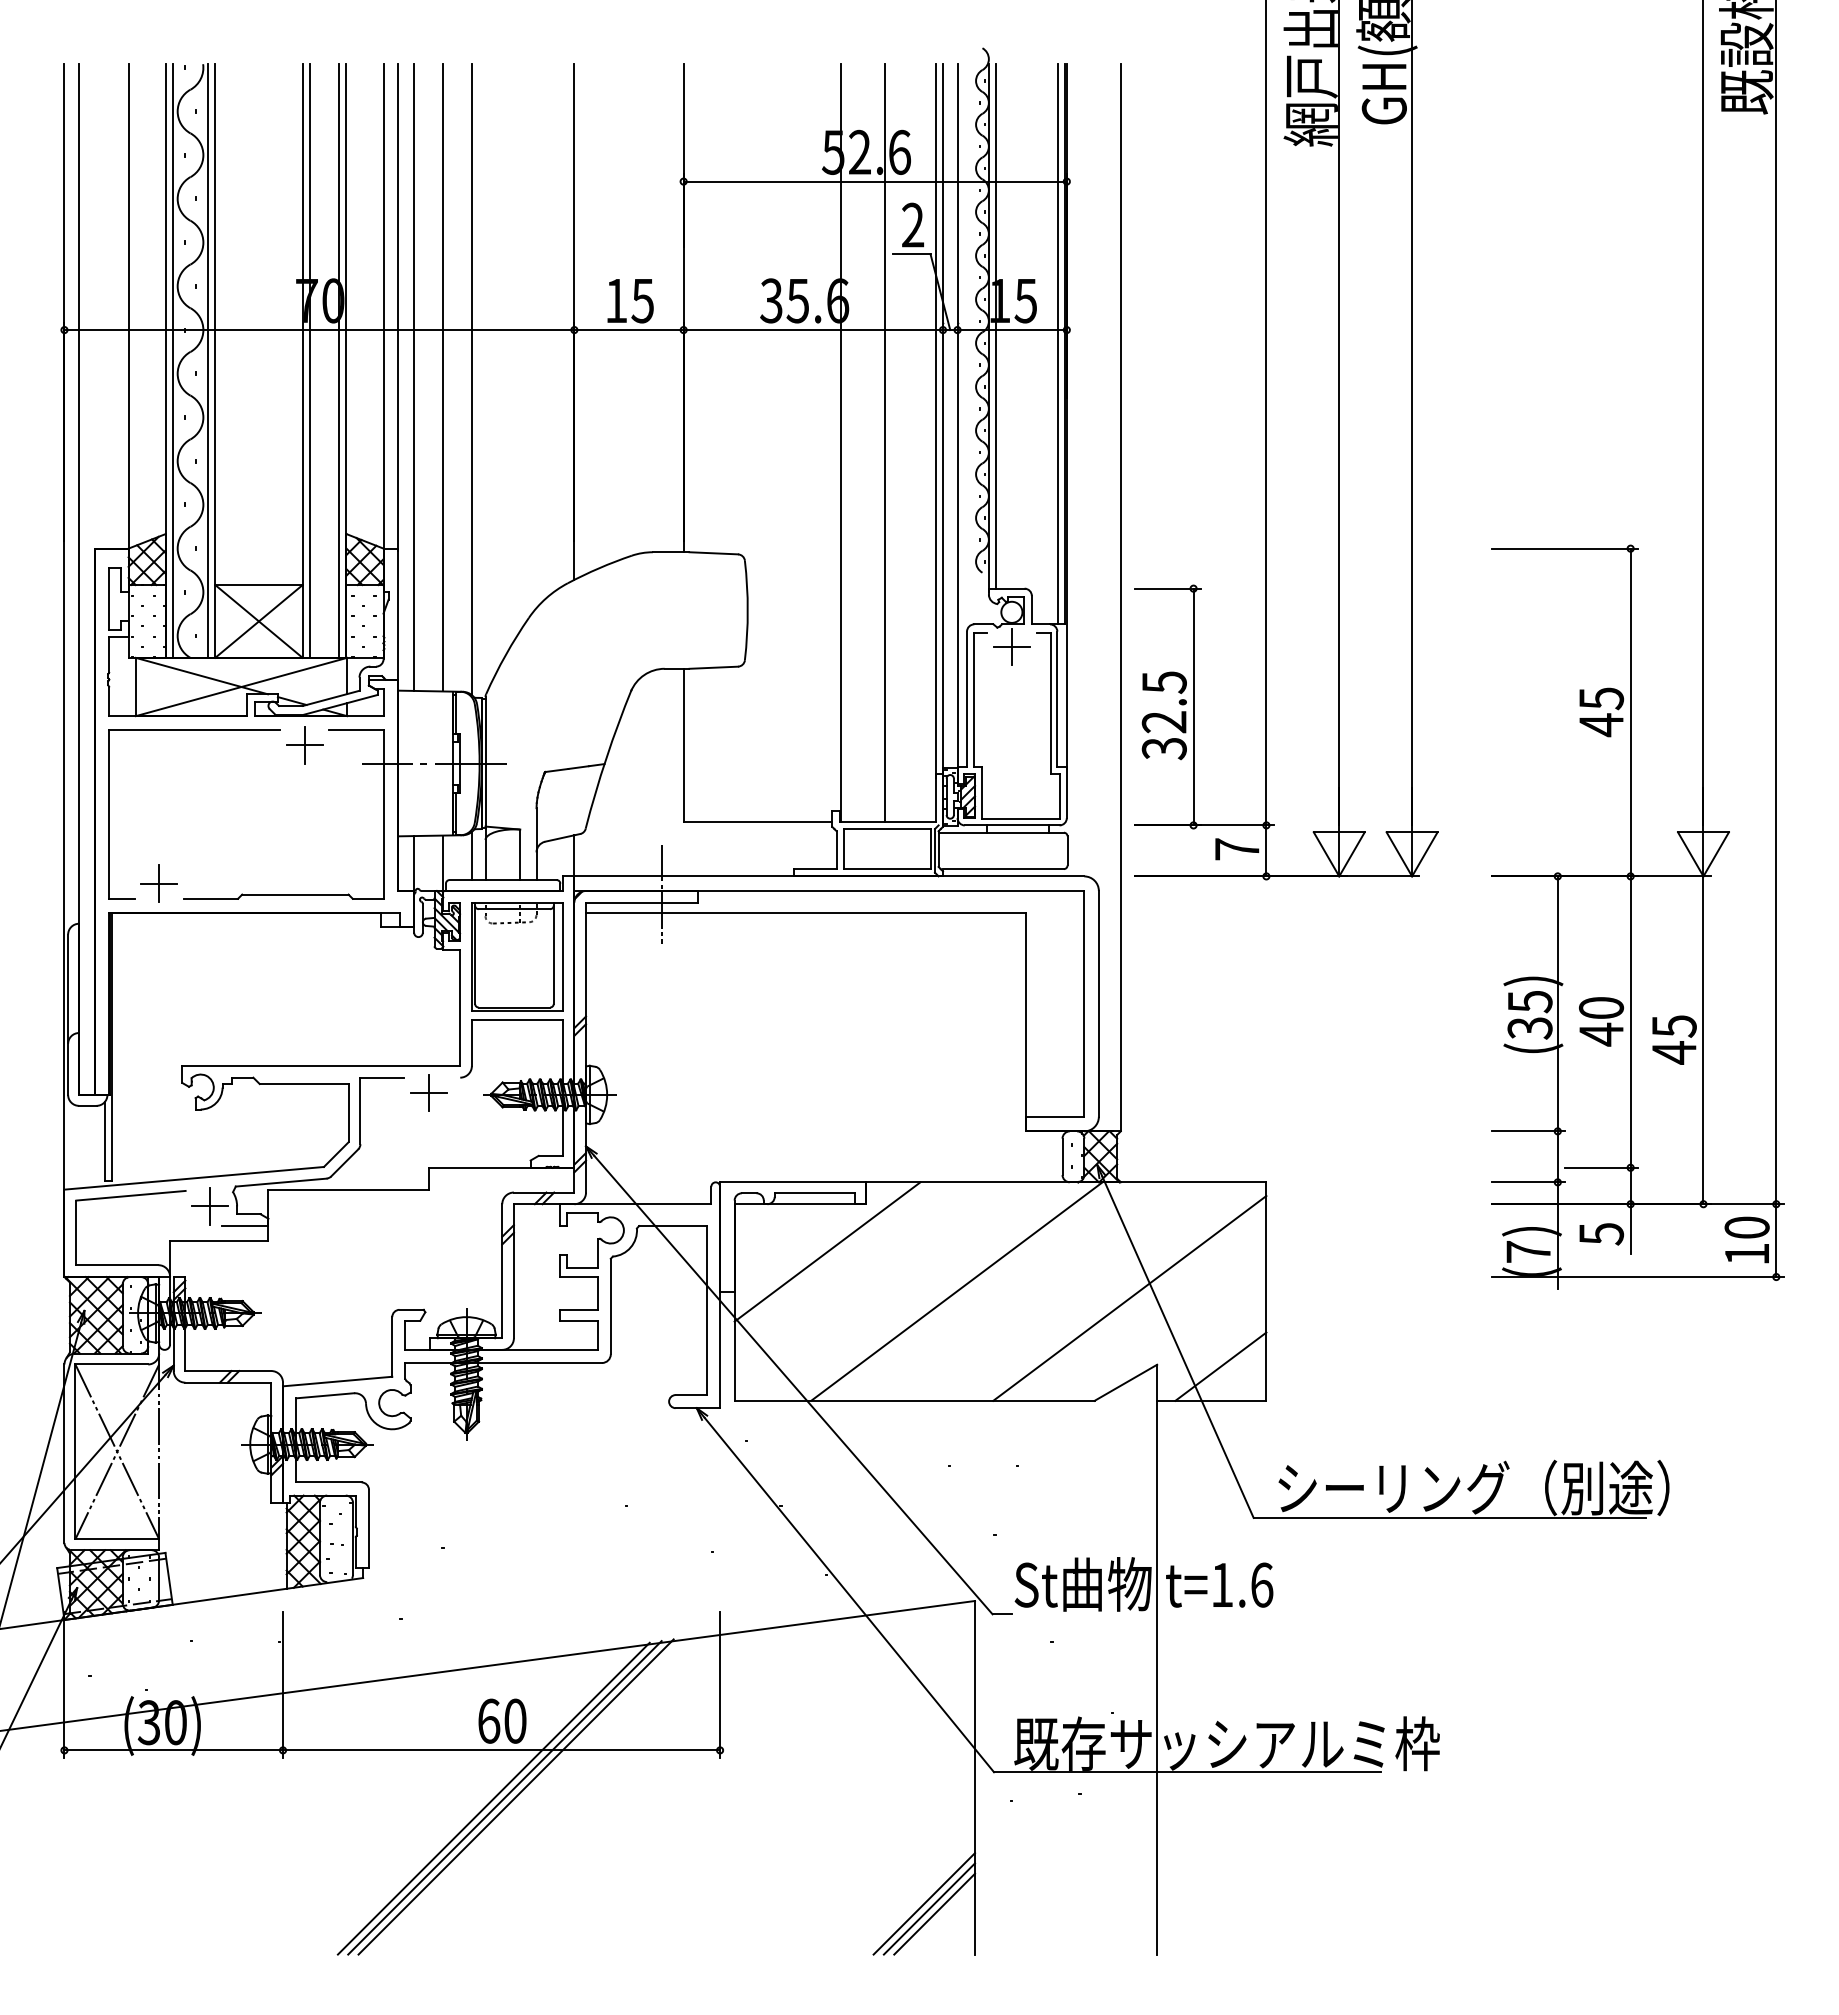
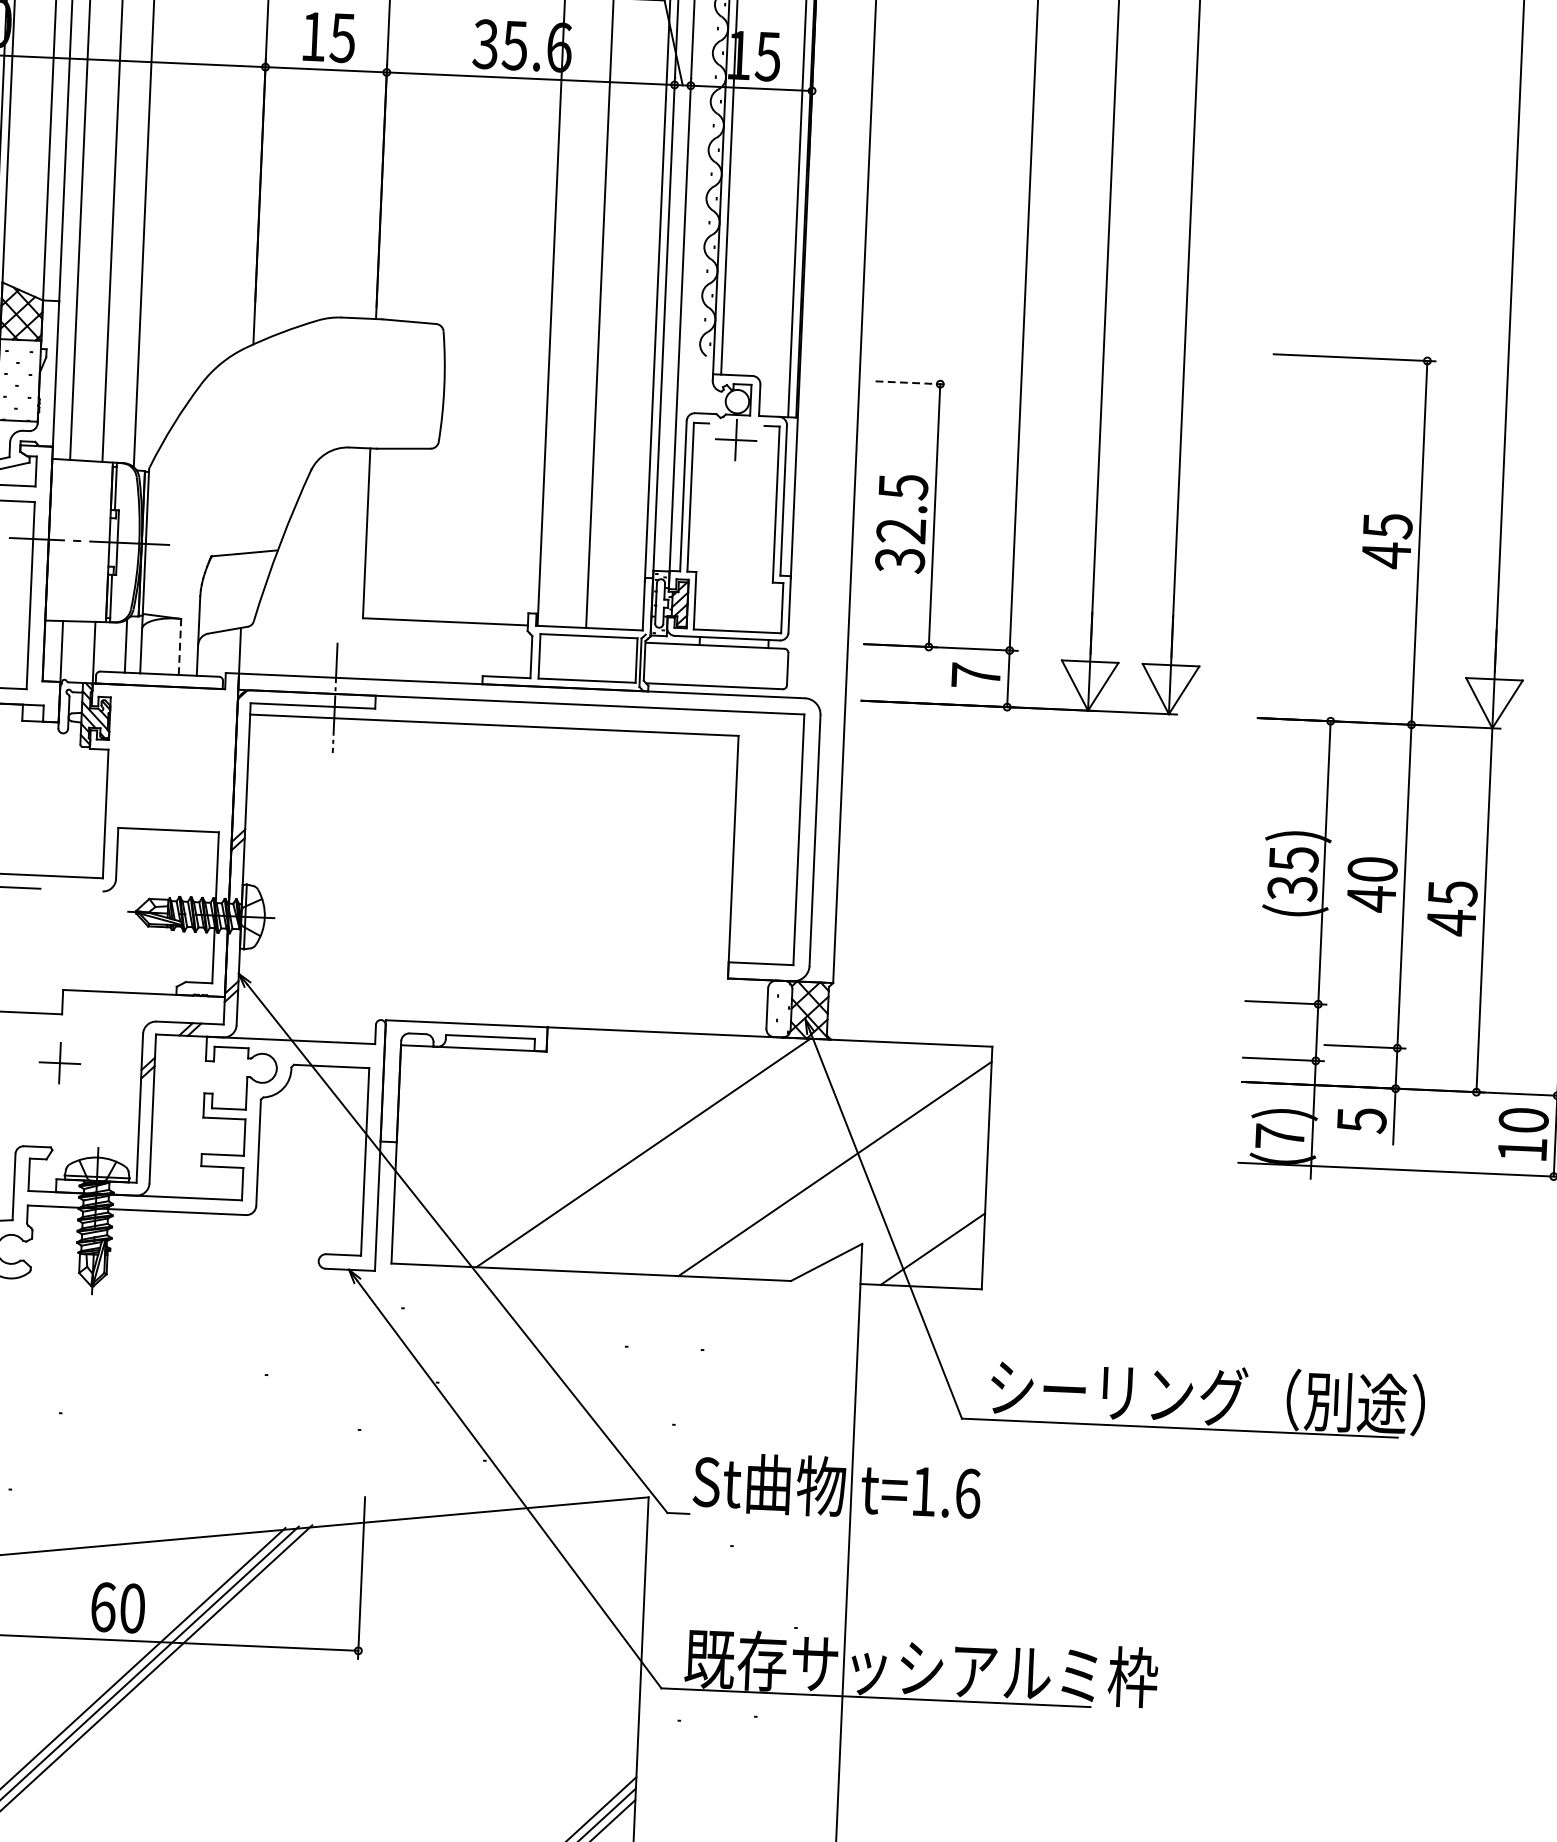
line: (1168, 588) -> (912, 382), solid -> dashed
line: (520, 854) -> (180, 646), solid -> dashed
part: (517, 956) -> (171, 759), removed
part: (428, 1092) -> (59, 1062), moved
line: (827, 1251) -> (501, 1102), removed

